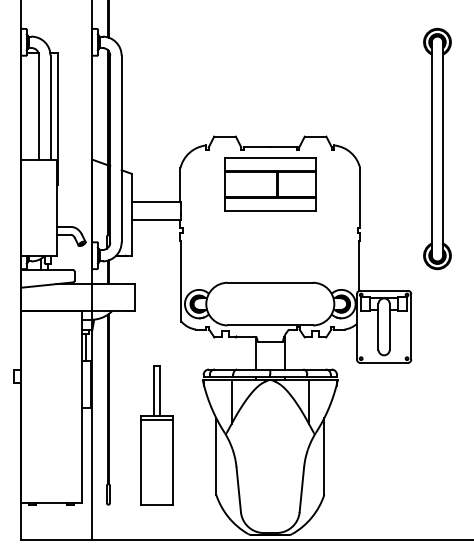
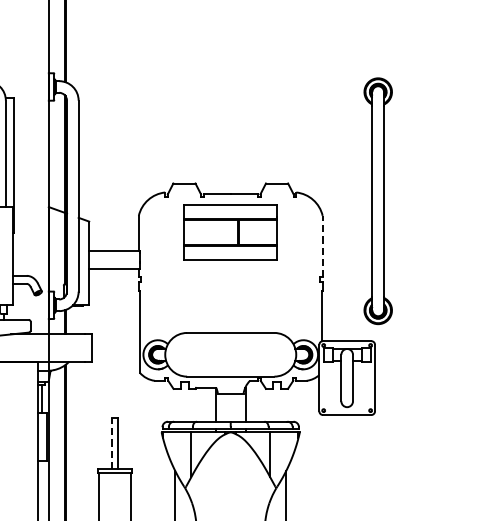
part: (437, 149) -> (378, 201), moved
line: (360, 197) -> (323, 245), solid -> dashed
line: (154, 390) -> (112, 443), solid -> dashed

